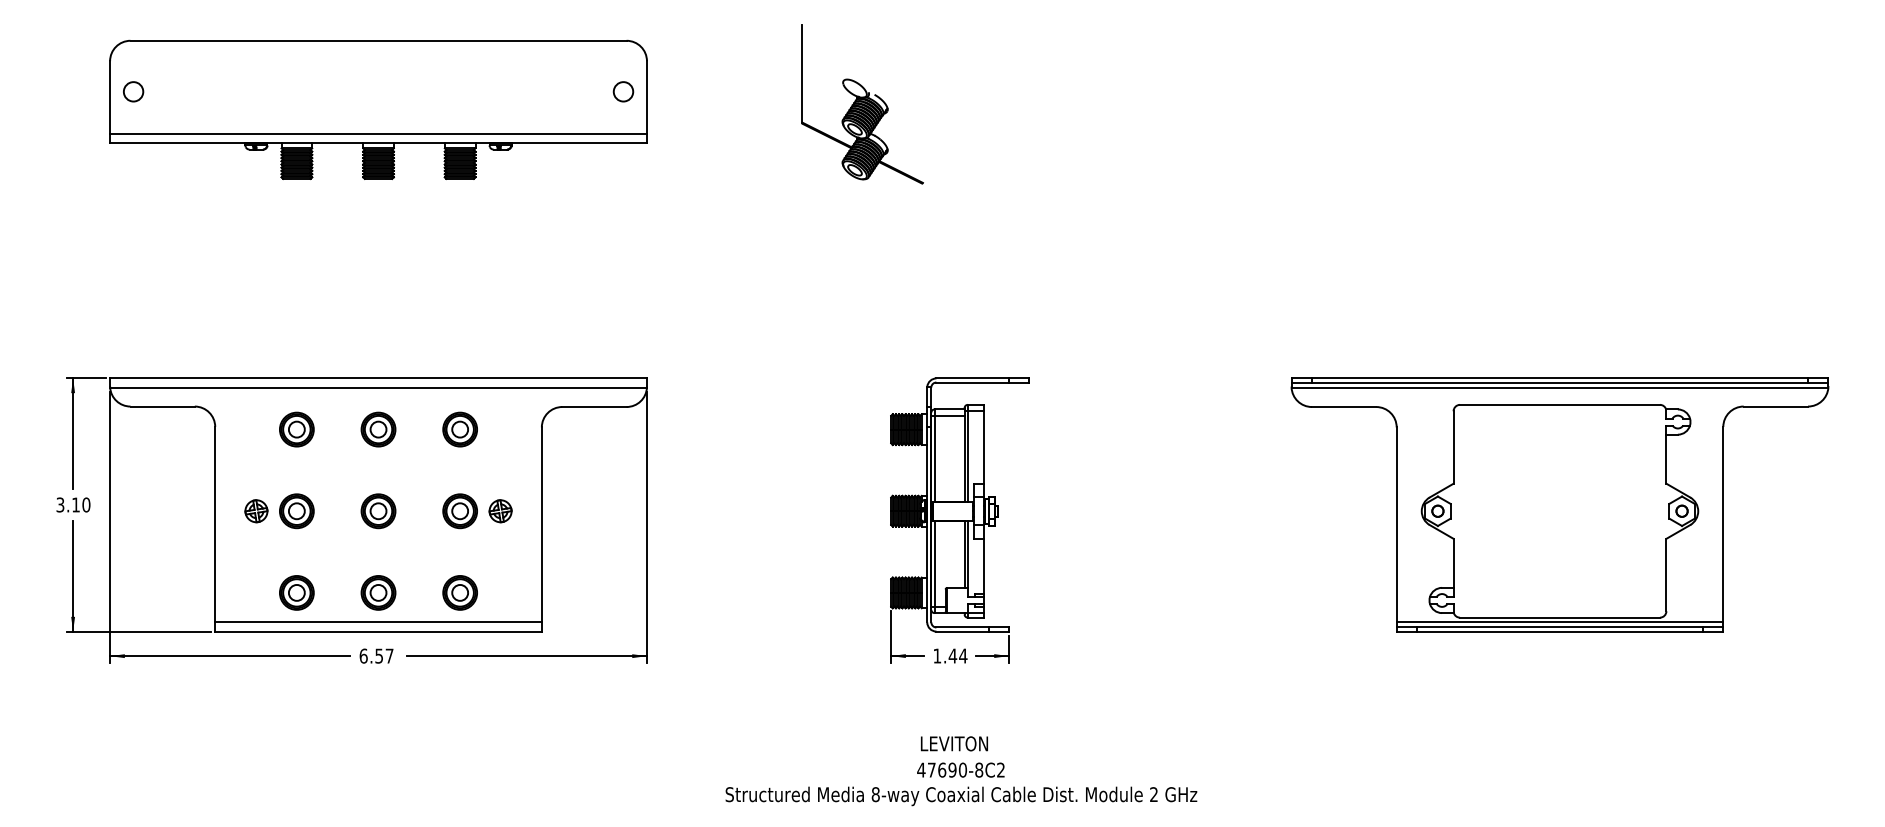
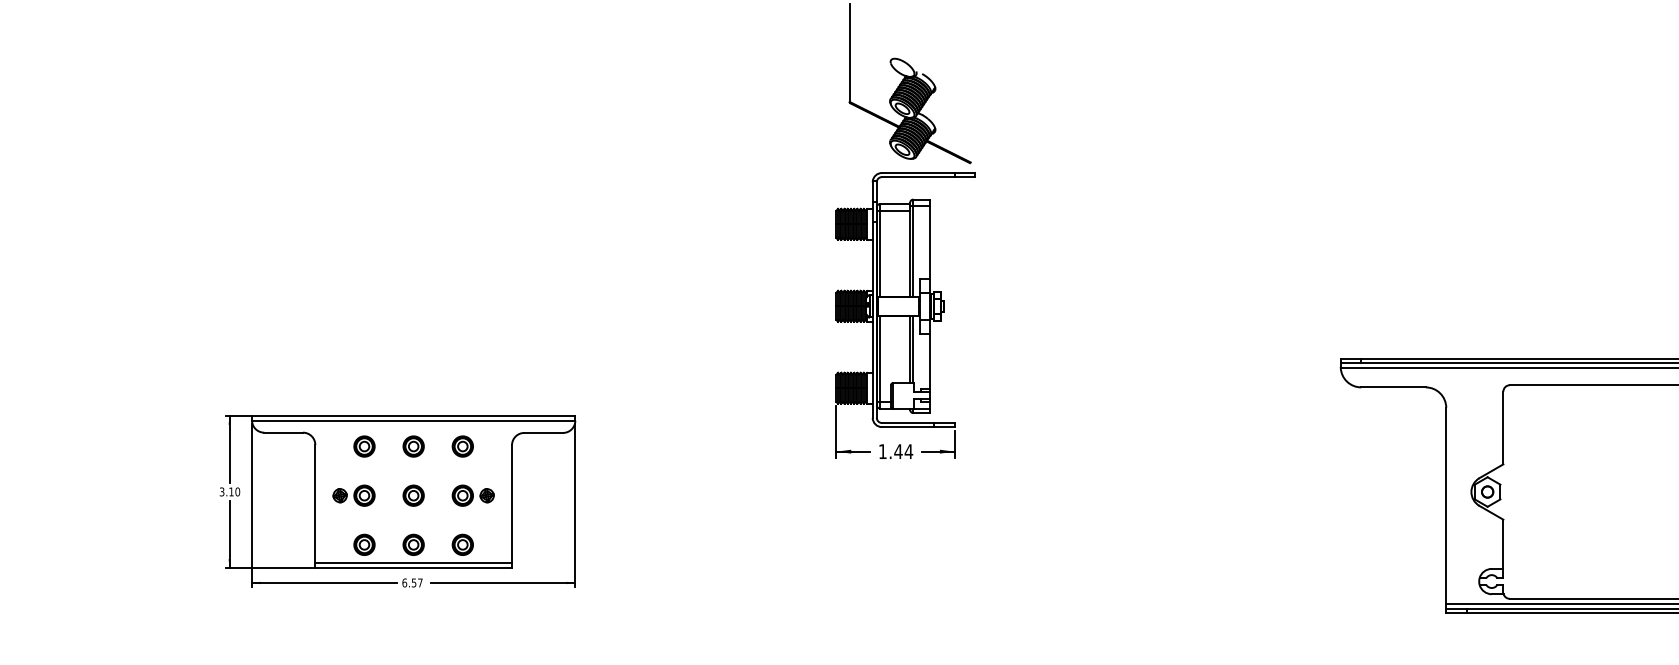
part: (378, 109) -> (424, 88), removed
part: (351, 520) -> (397, 501), size x0.6
part: (959, 520) -> (905, 315), moved

